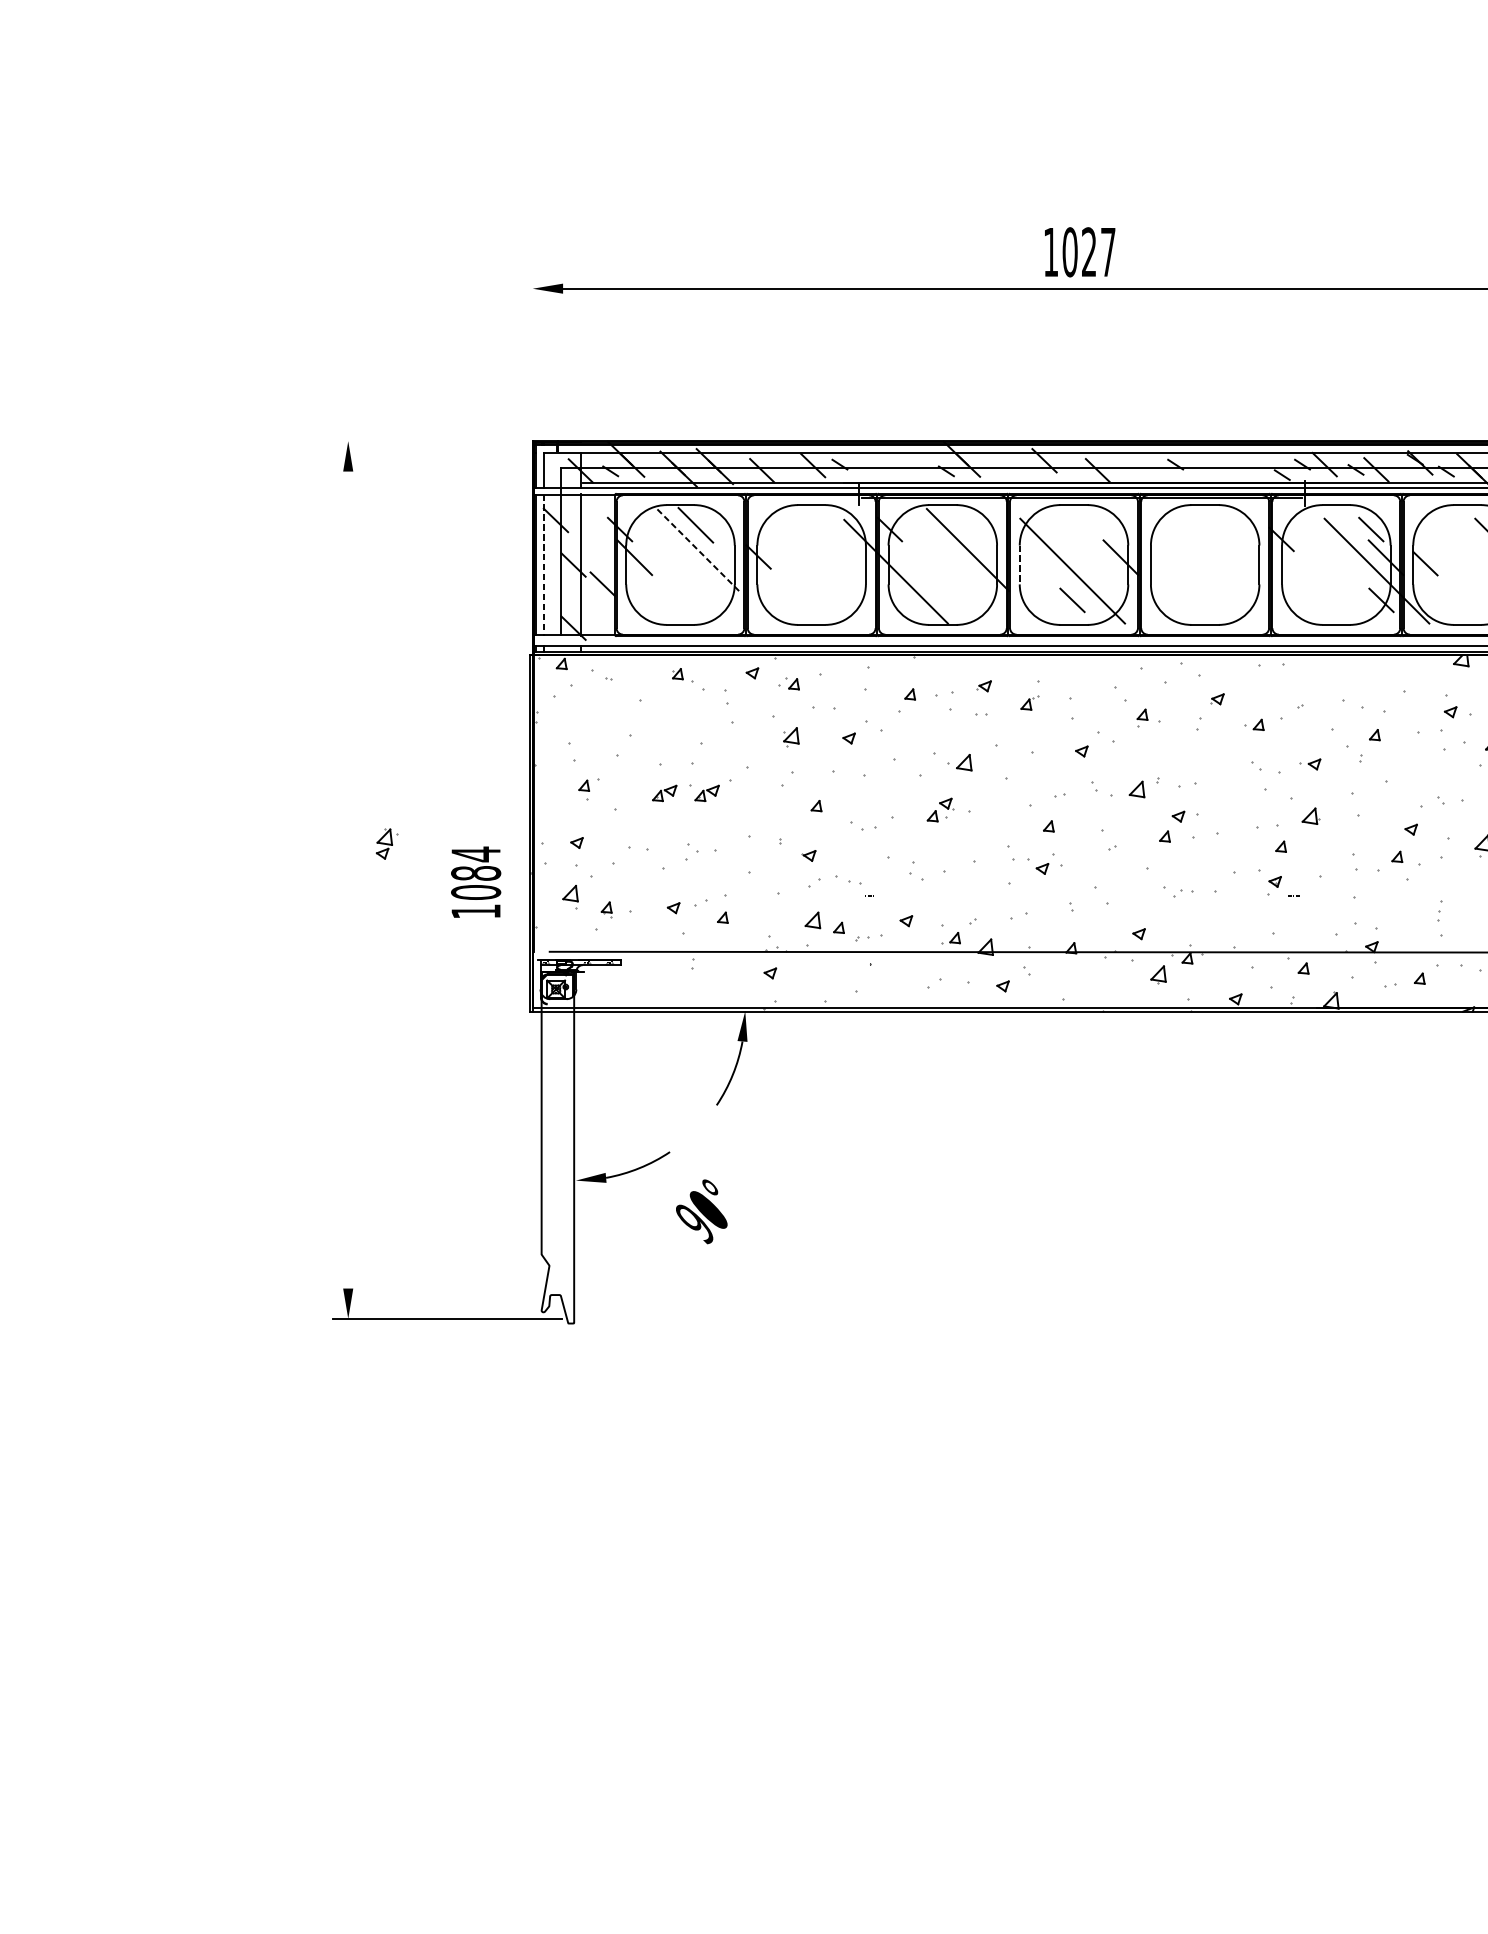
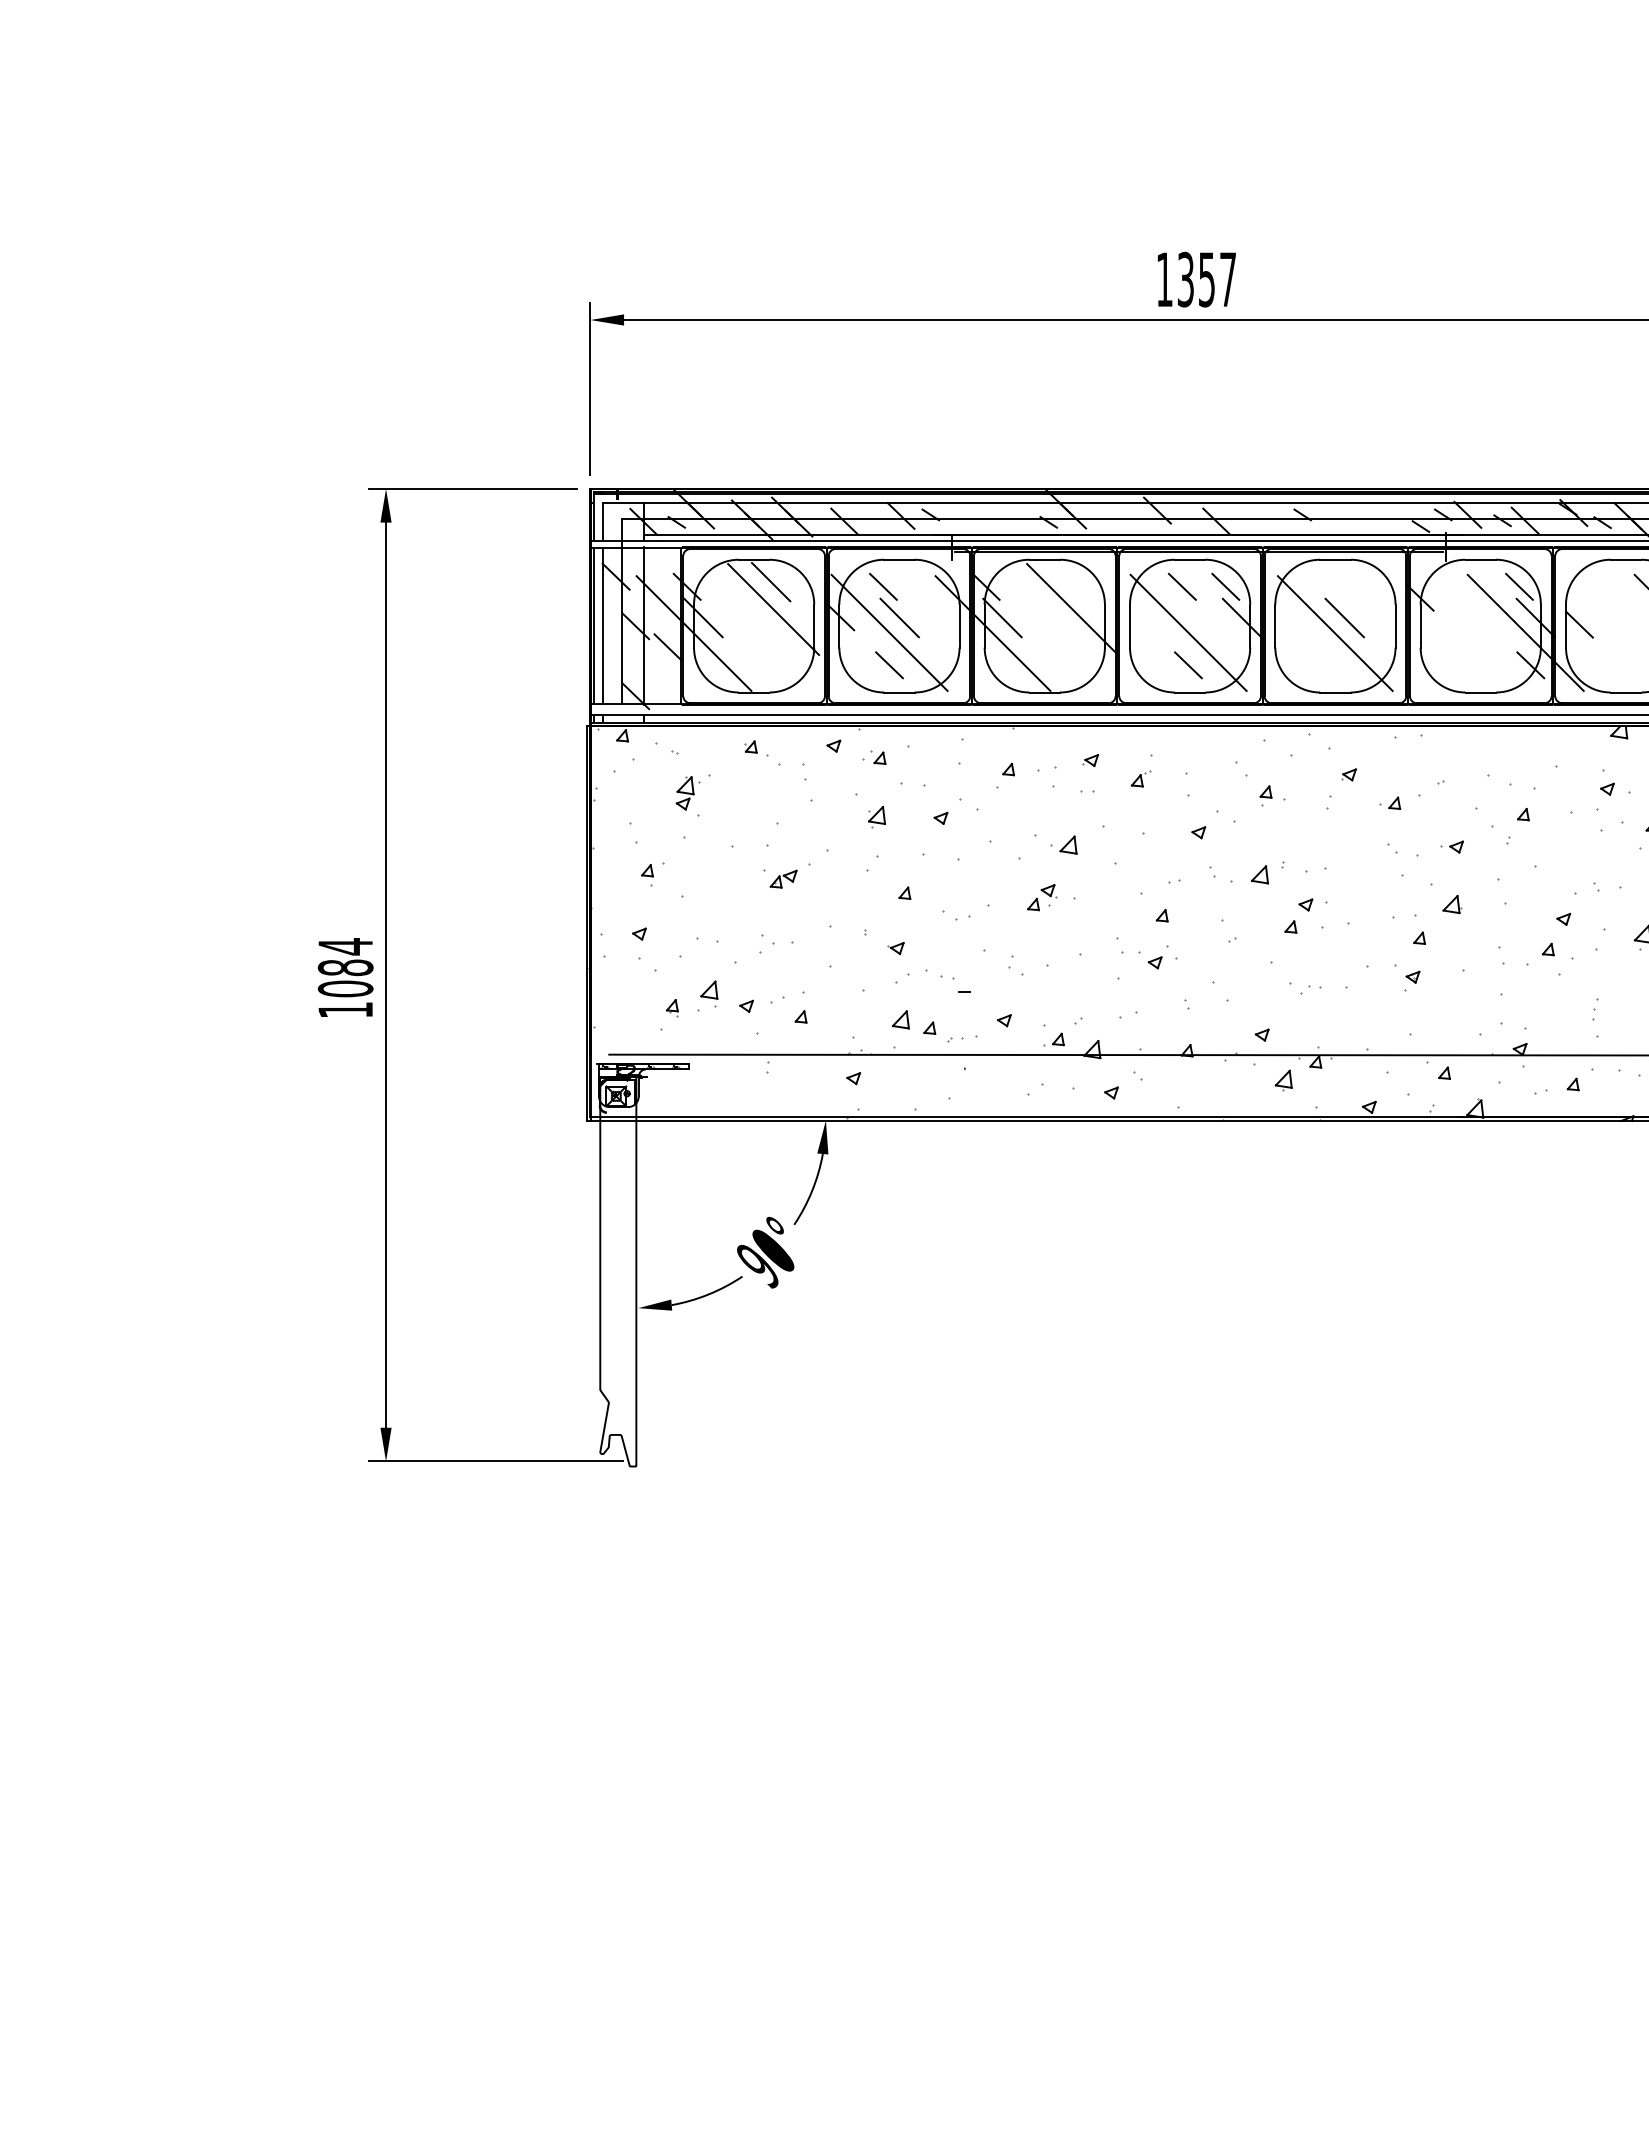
text: (1078, 252) -> (1195, 279), 1027 -> 1357
line: (532, 351) -> (590, 389), added
line: (426, 440) -> (472, 488), added
line: (797, 529) -> (883, 586), added
line: (1066, 529) -> (1181, 586), added
line: (1105, 529) -> (1225, 586), added
line: (697, 549) -> (773, 609), dashed -> solid
line: (811, 557) -> (899, 617), added
line: (904, 557) -> (1002, 617), added
line: (1213, 557) -> (1344, 617), added
line: (544, 565) -> (603, 626), dashed -> solid
line: (1020, 565) -> (1130, 626), dashed -> solid
line: (802, 570) -> (889, 632), added
line: (625, 571) -> (693, 633), added
line: (1204, 571) -> (1334, 633), added
line: (802, 600) -> (889, 665), added
part: (664, 792) -> (736, 878), removed
part: (386, 844) -> (687, 793), moved
line: (348, 879) -> (386, 974), added
text: (475, 882) -> (345, 977), moved
part: (570, 896) -> (709, 993), moved
text: (701, 1211) -> (765, 1252), moved

